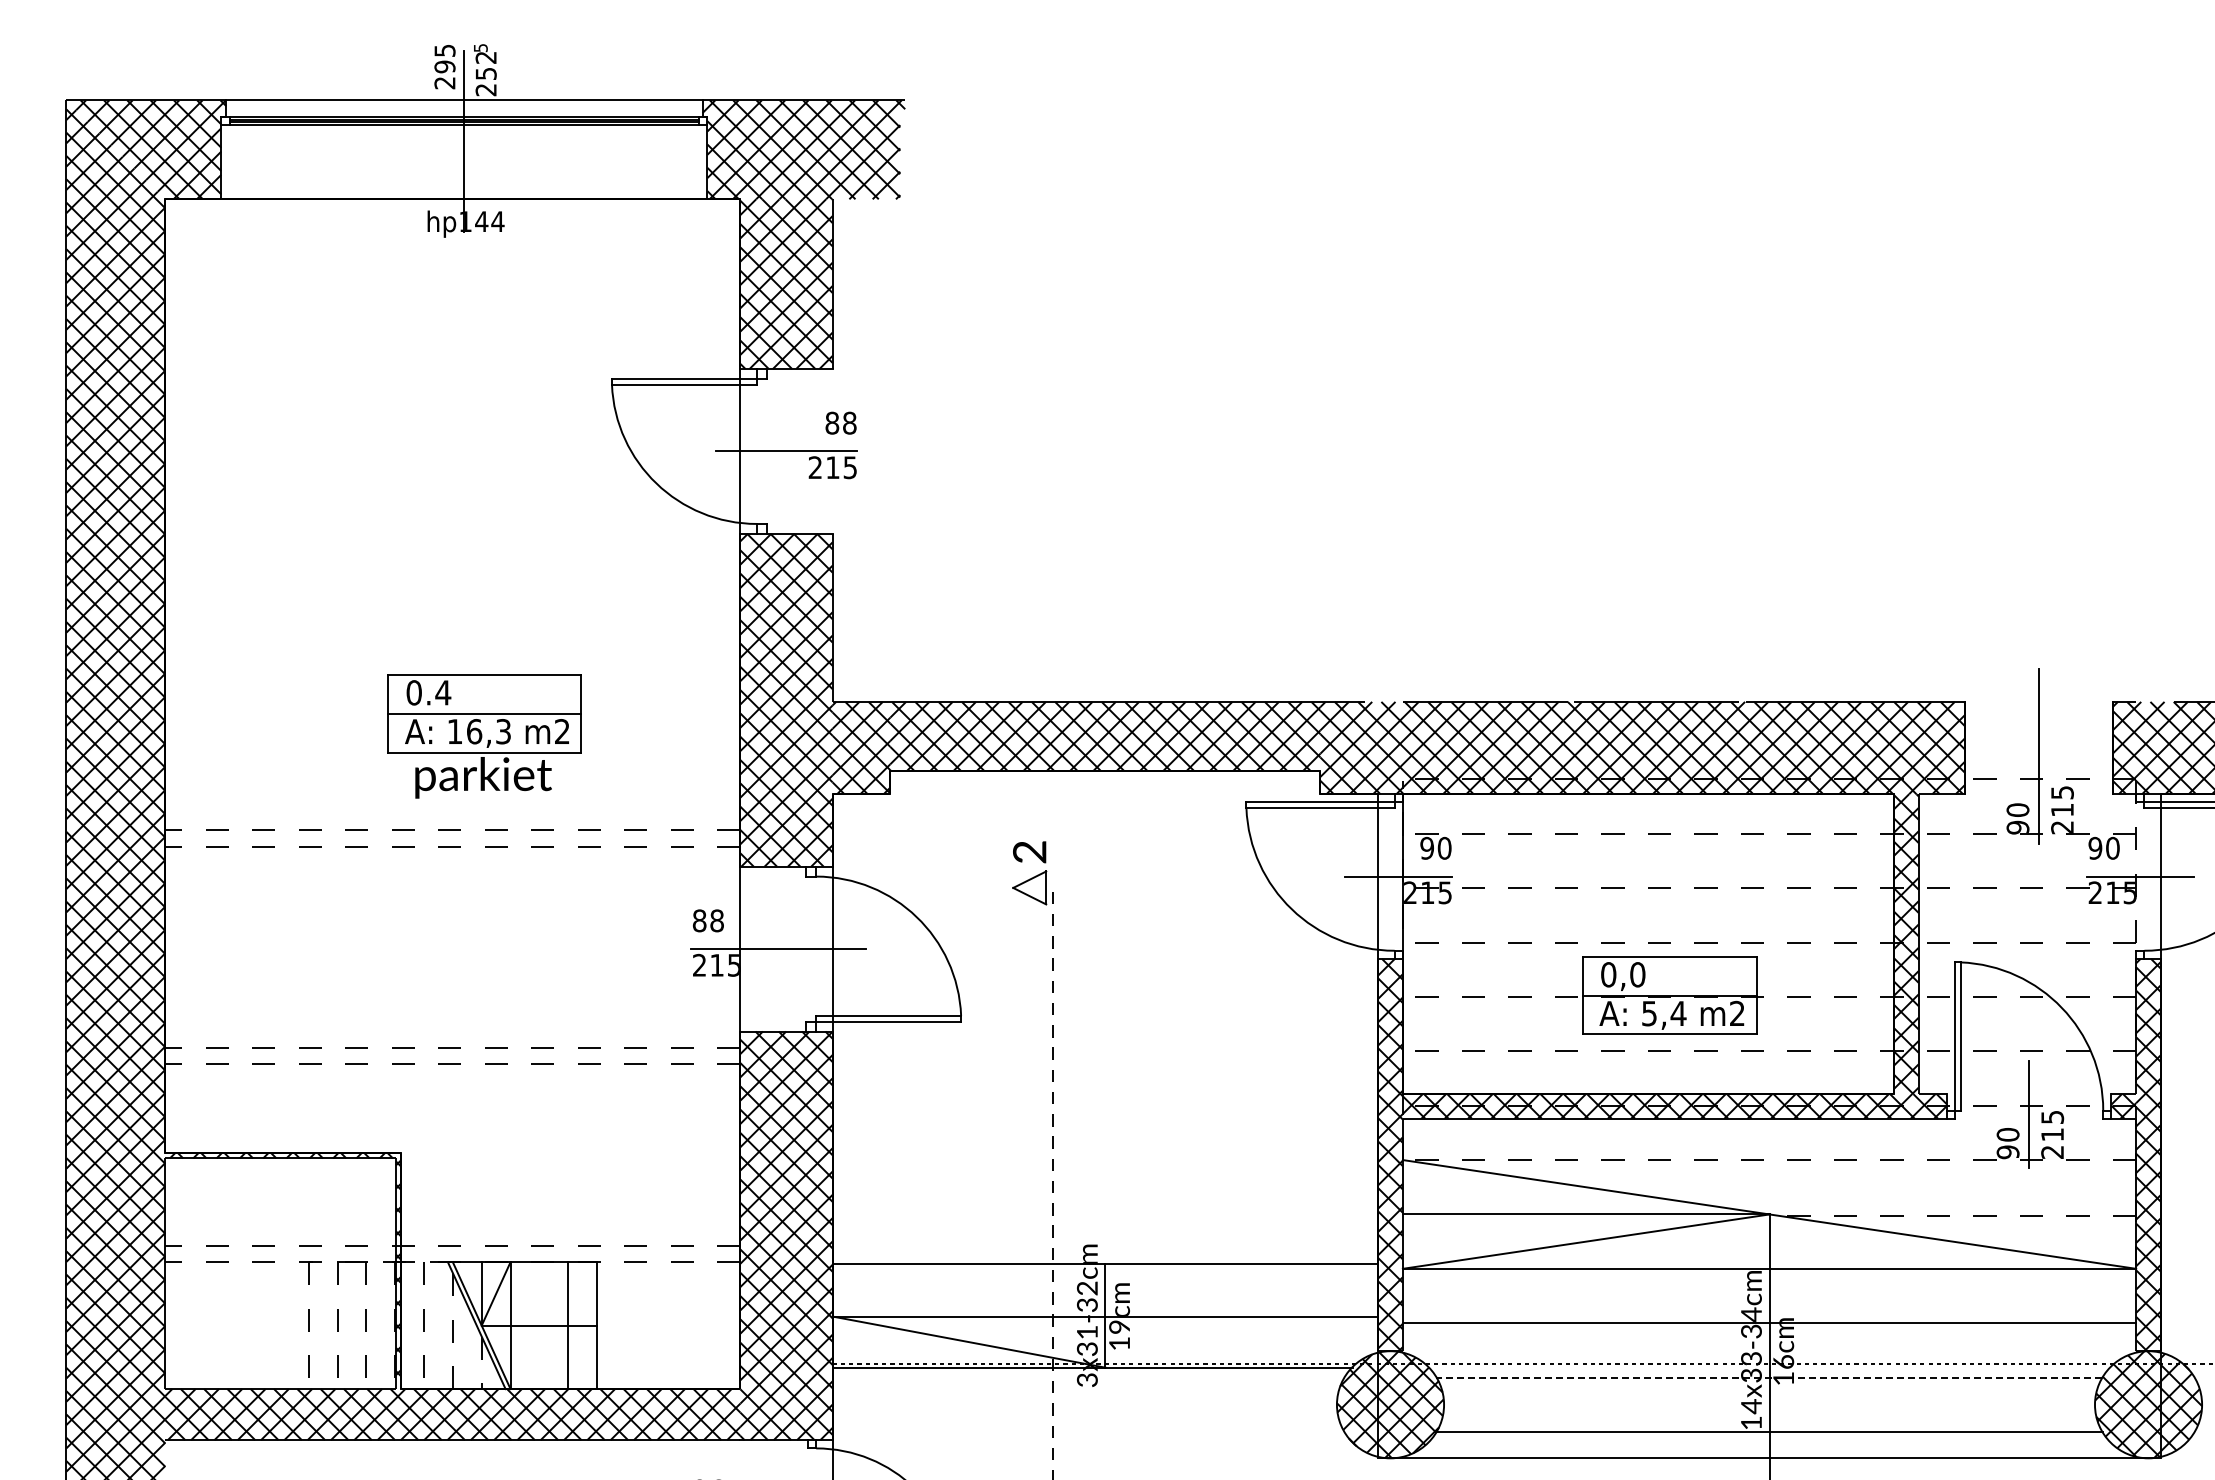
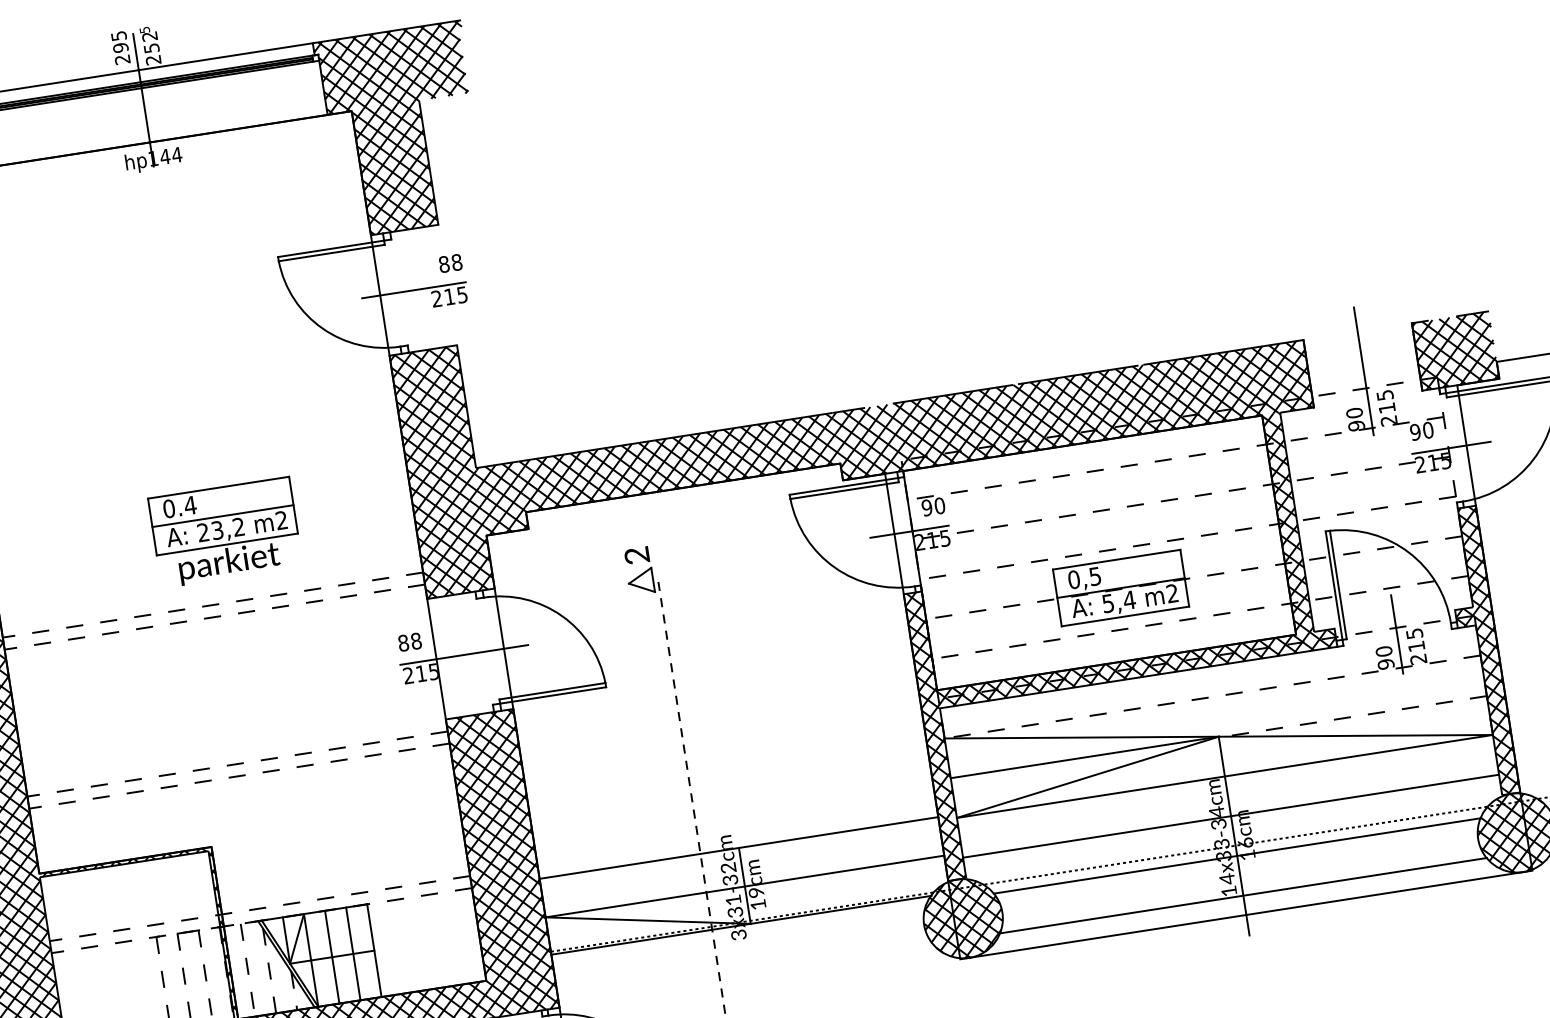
text: (478, 731) -> (220, 529), 16,3 -> 23,2
text: (1637, 974) -> (1095, 576), 0,0 -> 0,5
line: (539, 1325) -> (332, 957), added
line: (1769, 1377) -> (1237, 855), dashed -> solid

